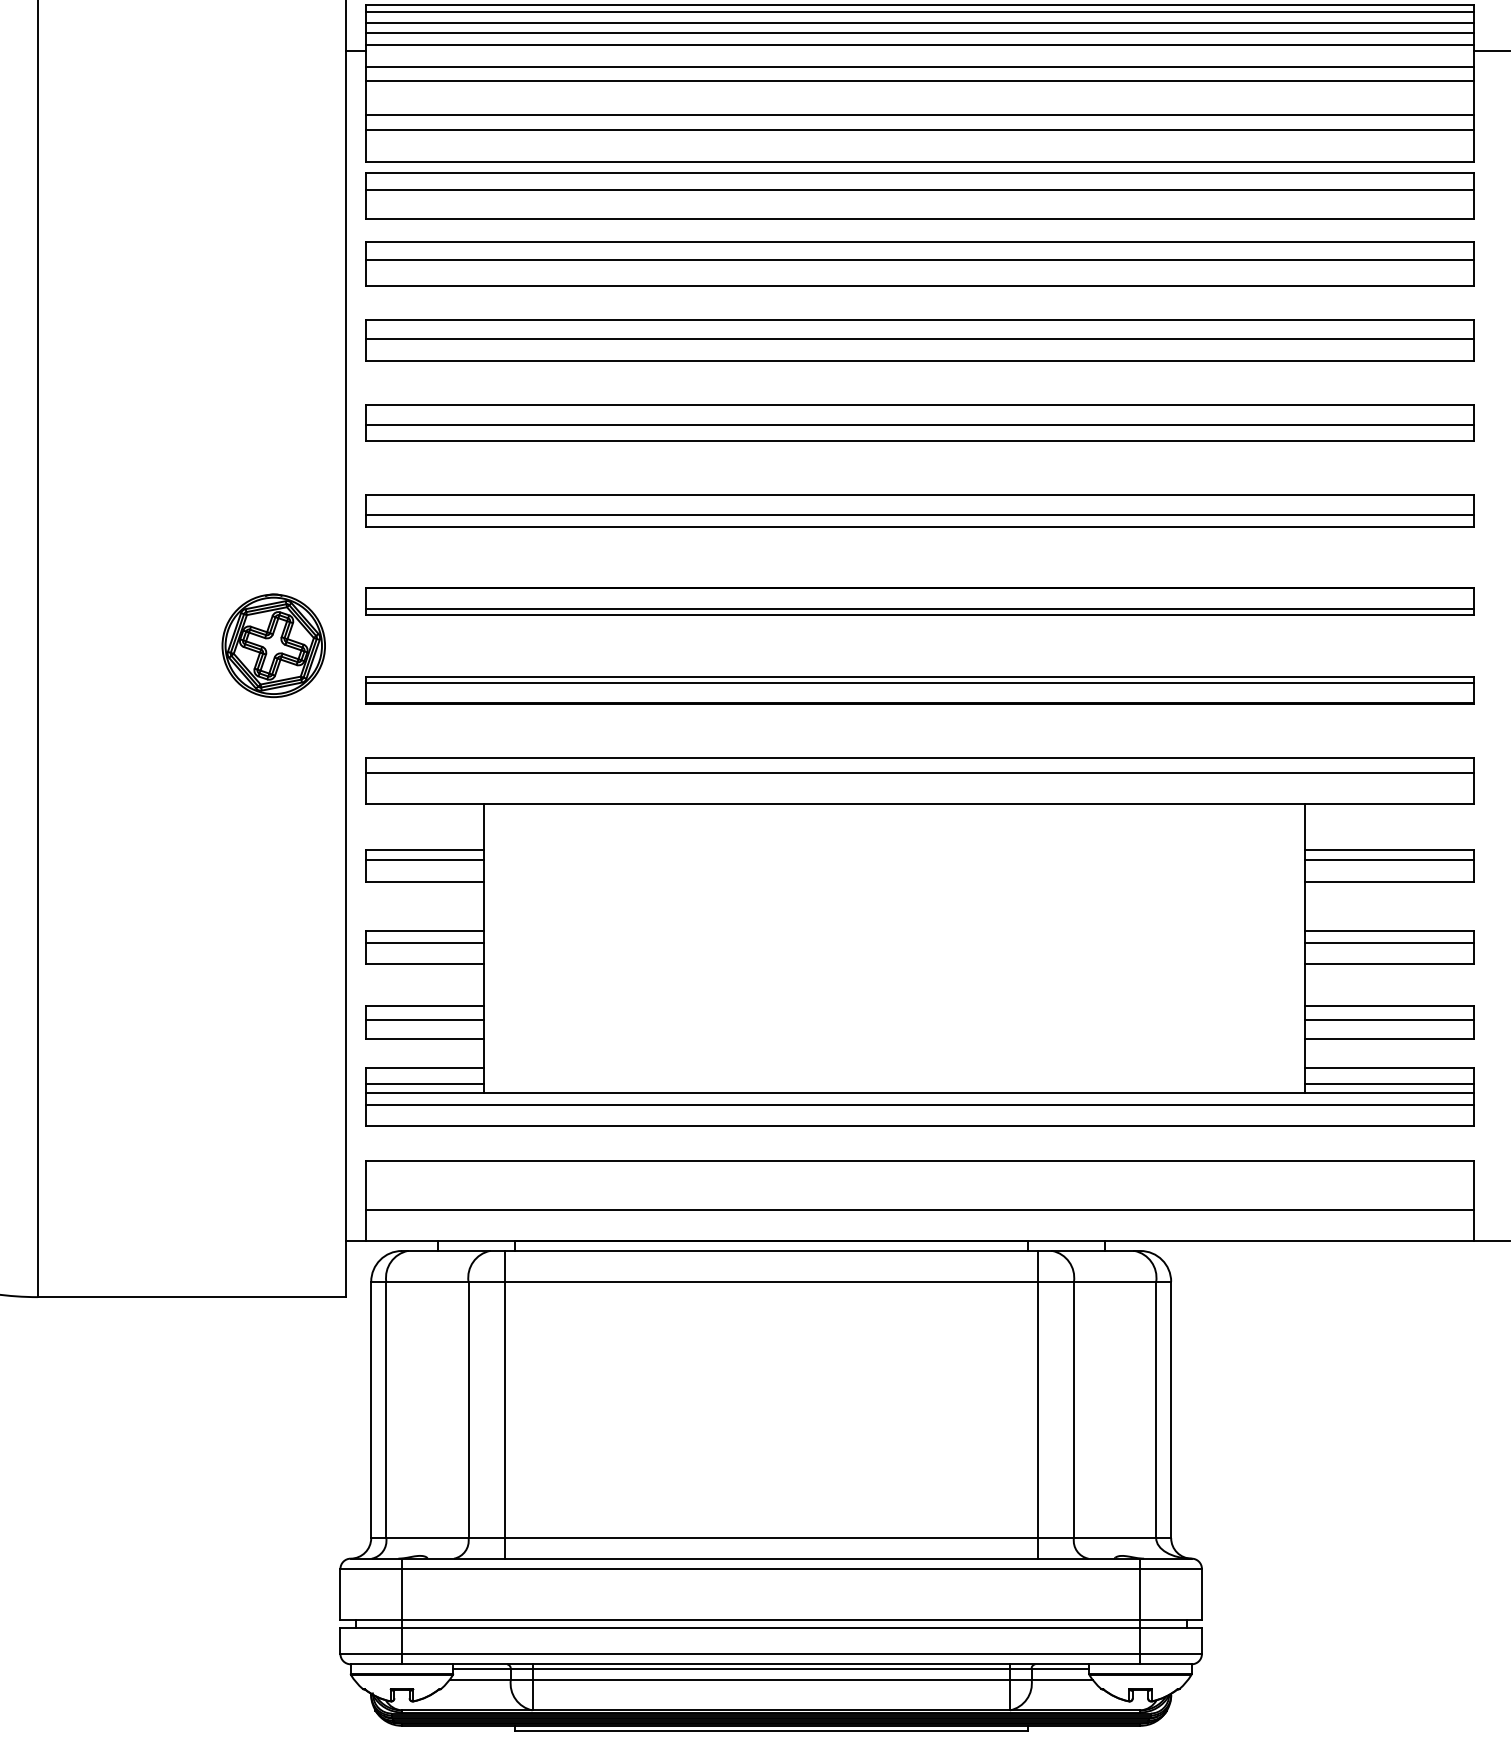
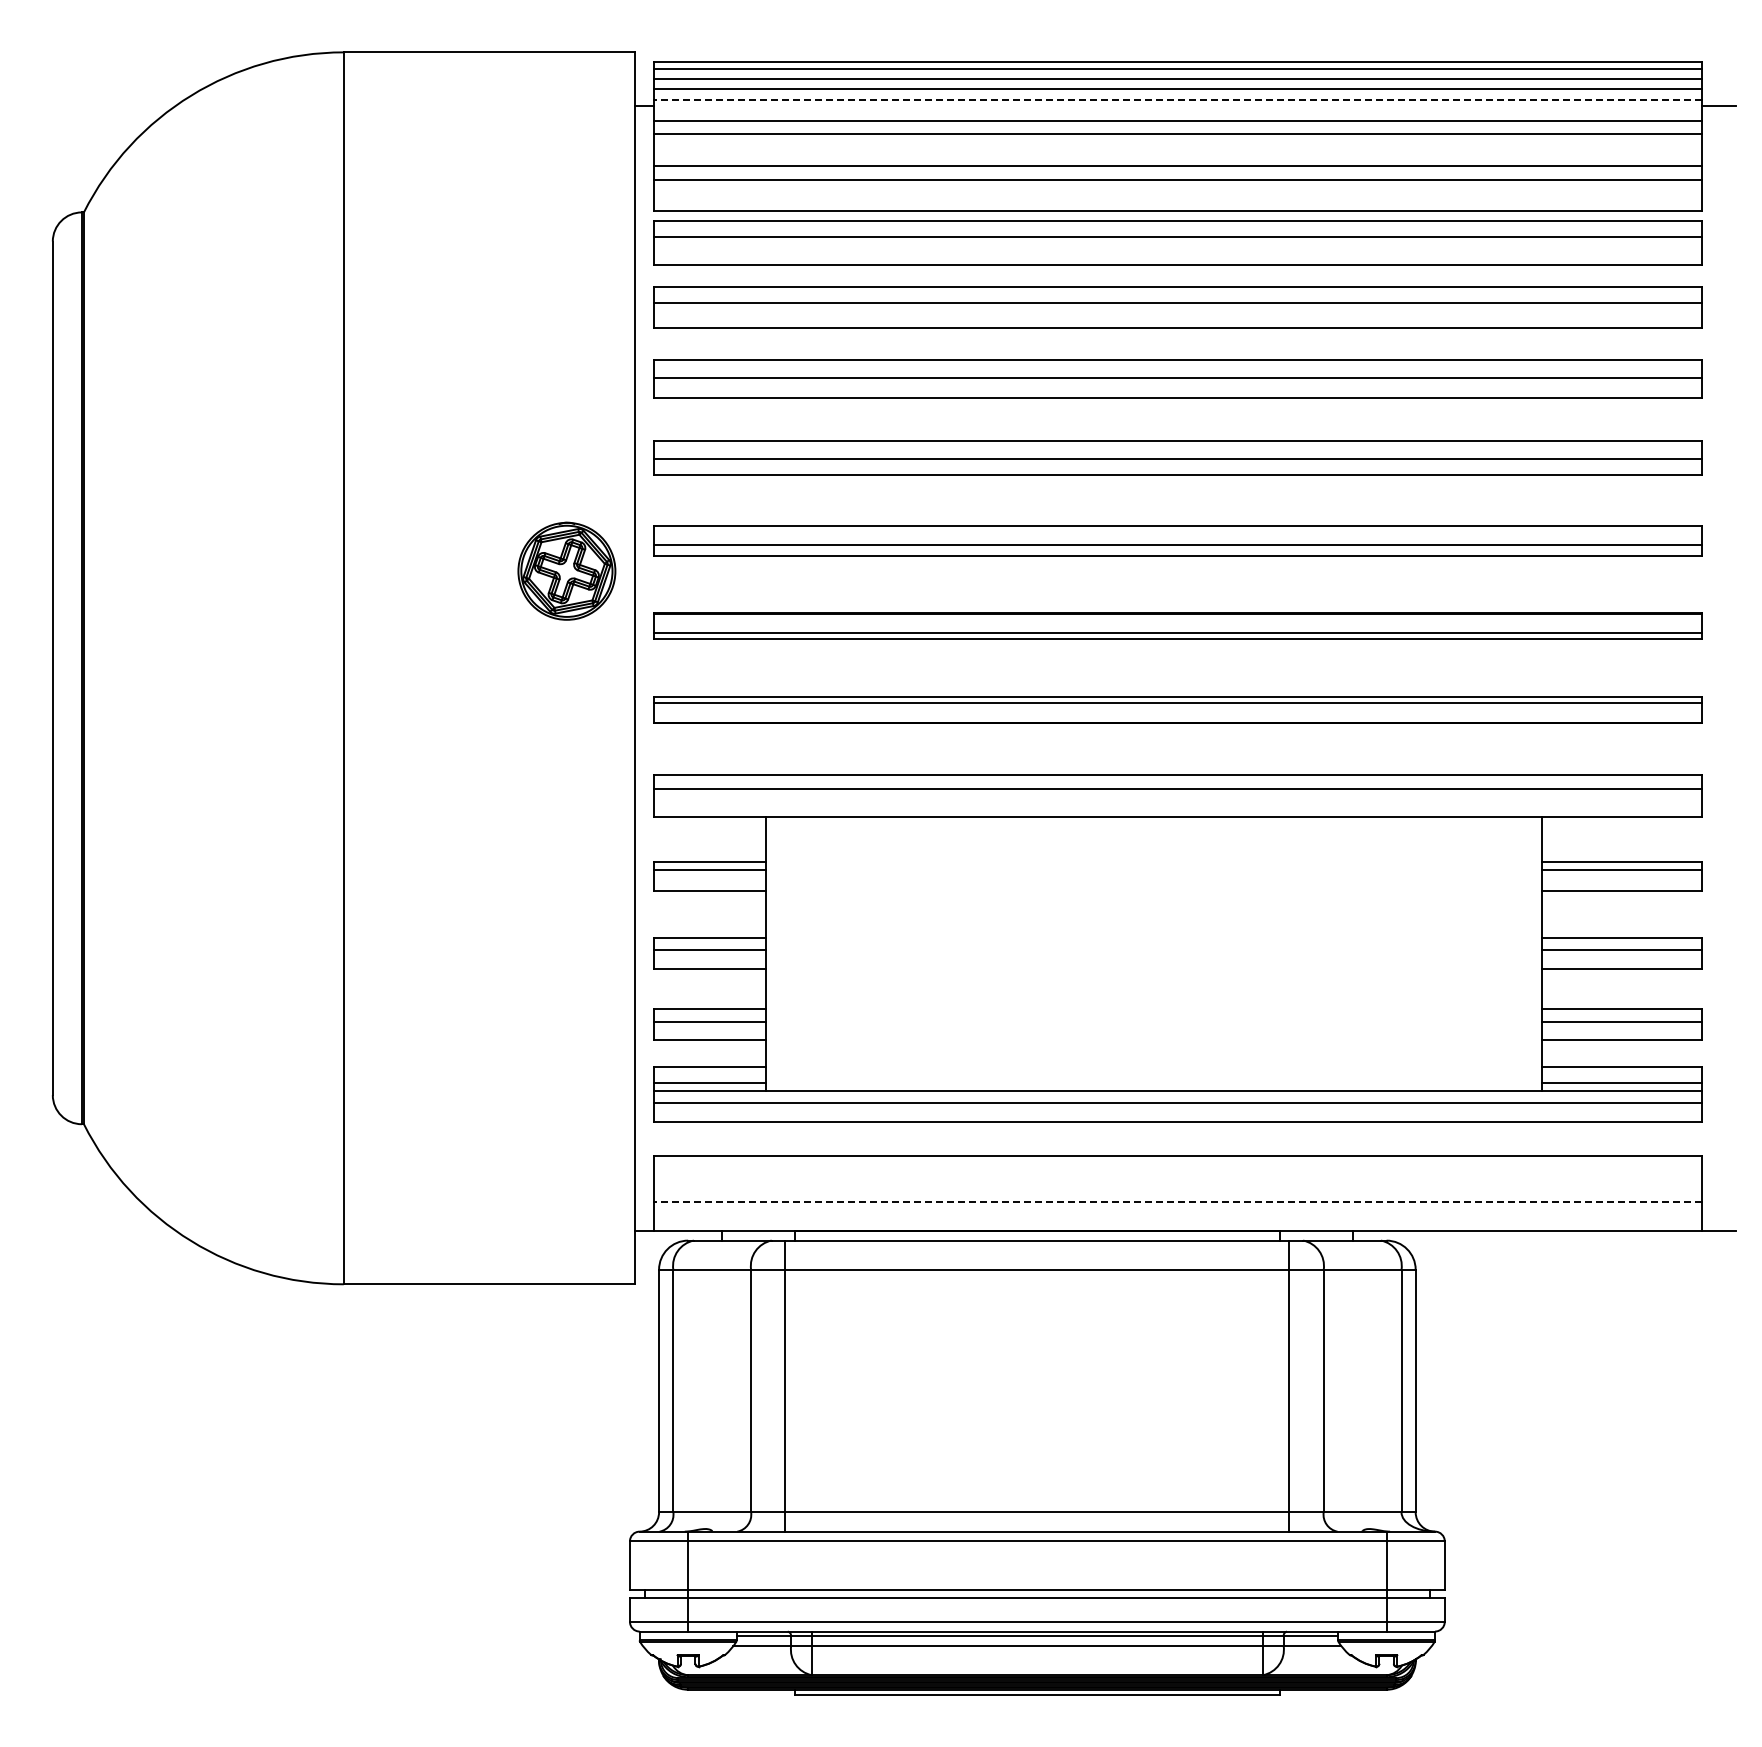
line: (920, 45) -> (1178, 100), solid -> dashed
part: (273, 645) -> (566, 570), moved
line: (920, 1209) -> (1178, 1201), solid -> dashed

